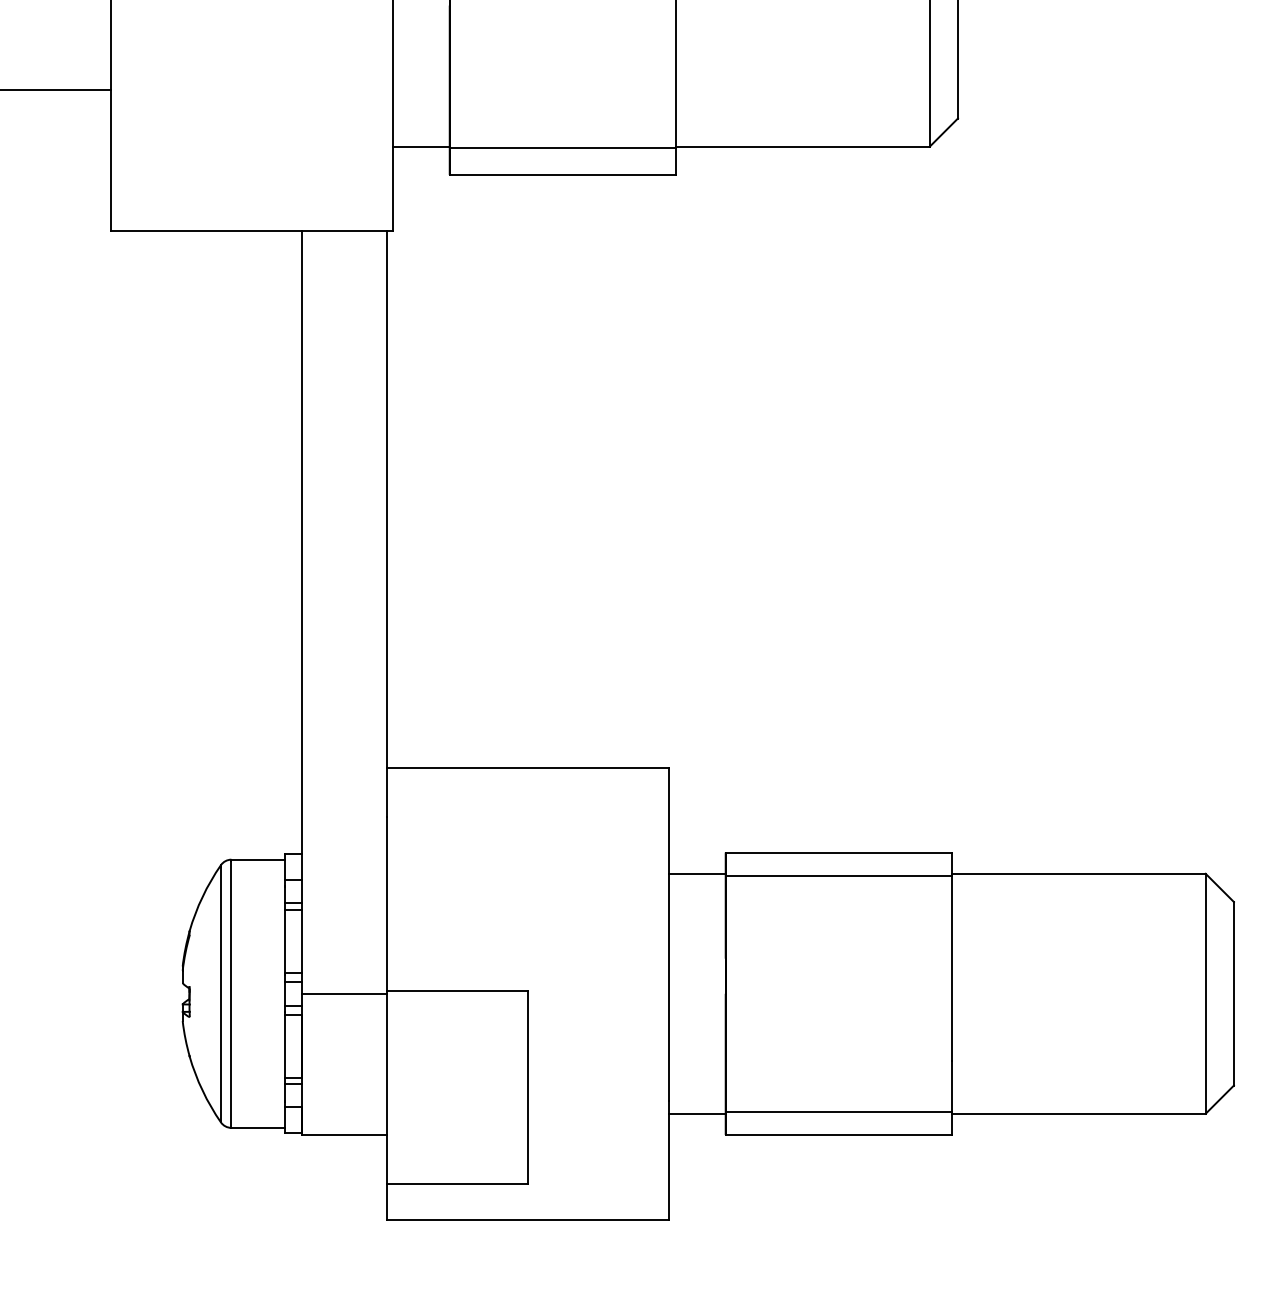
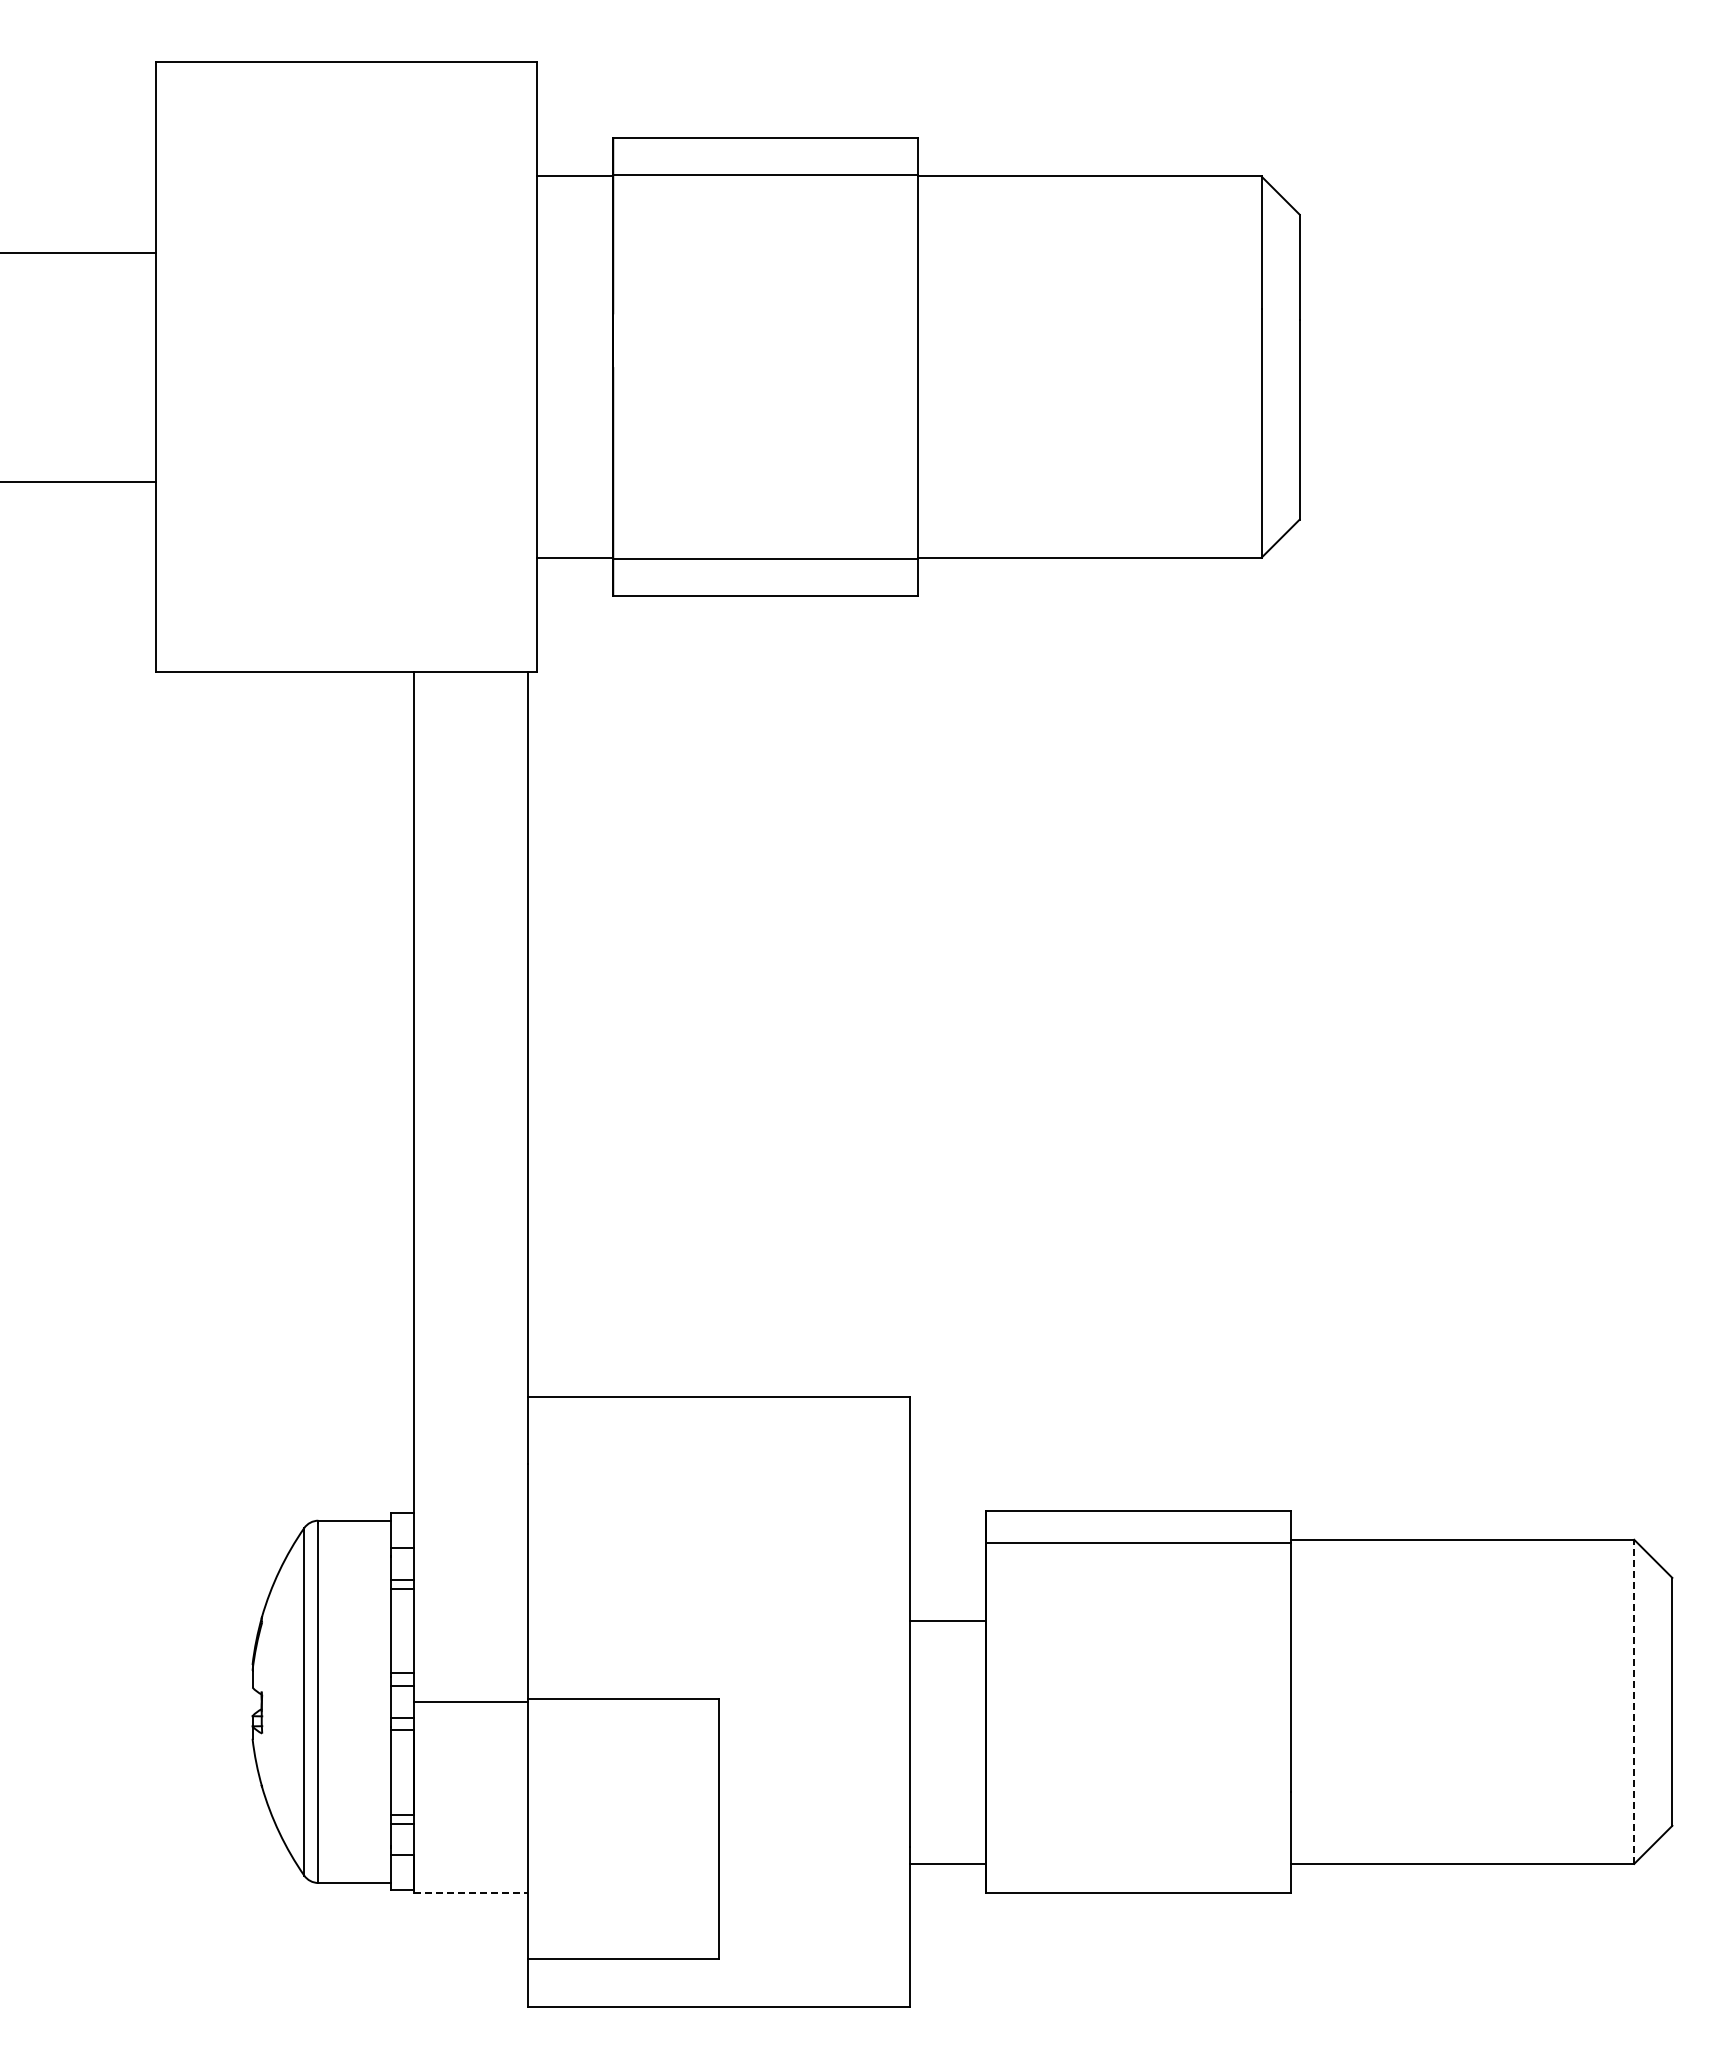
line: (697, 873) -> (947, 1620), moved
line: (1205, 993) -> (1634, 1701), solid -> dashed
line: (838, 1111) -> (1138, 1860), removed
line: (344, 1134) -> (471, 1892), solid -> dashed

